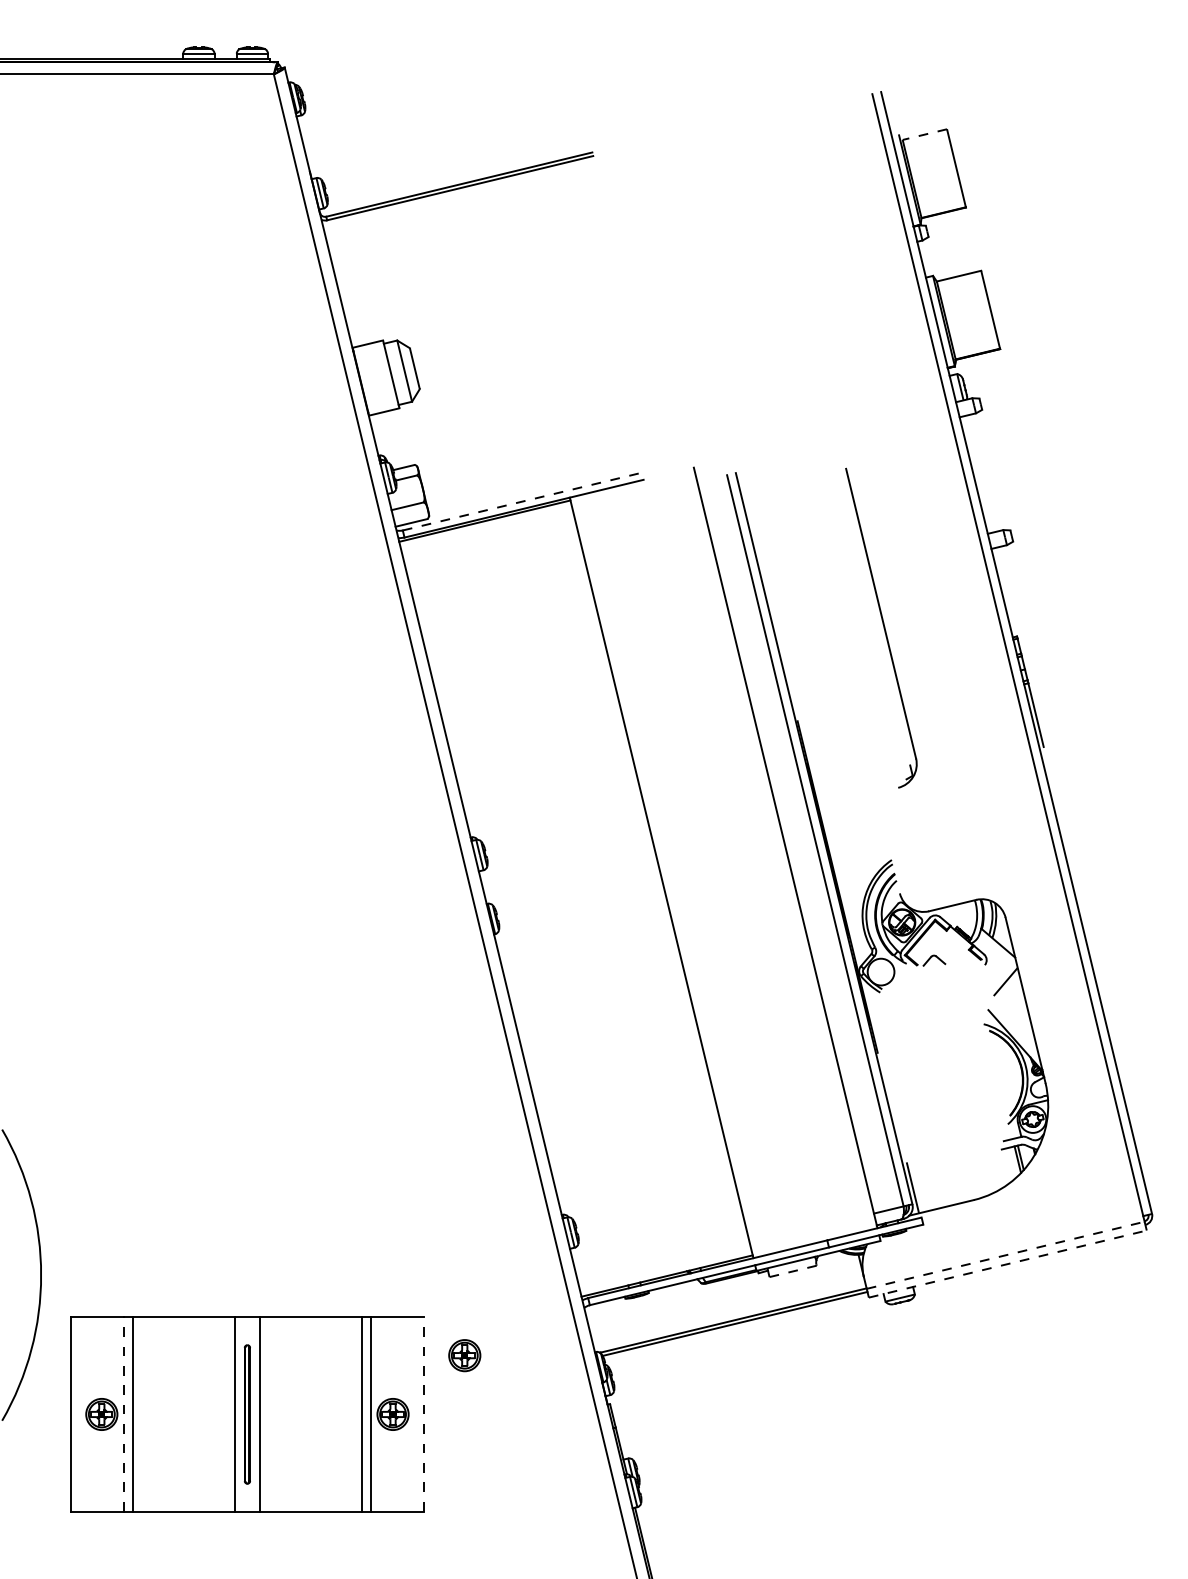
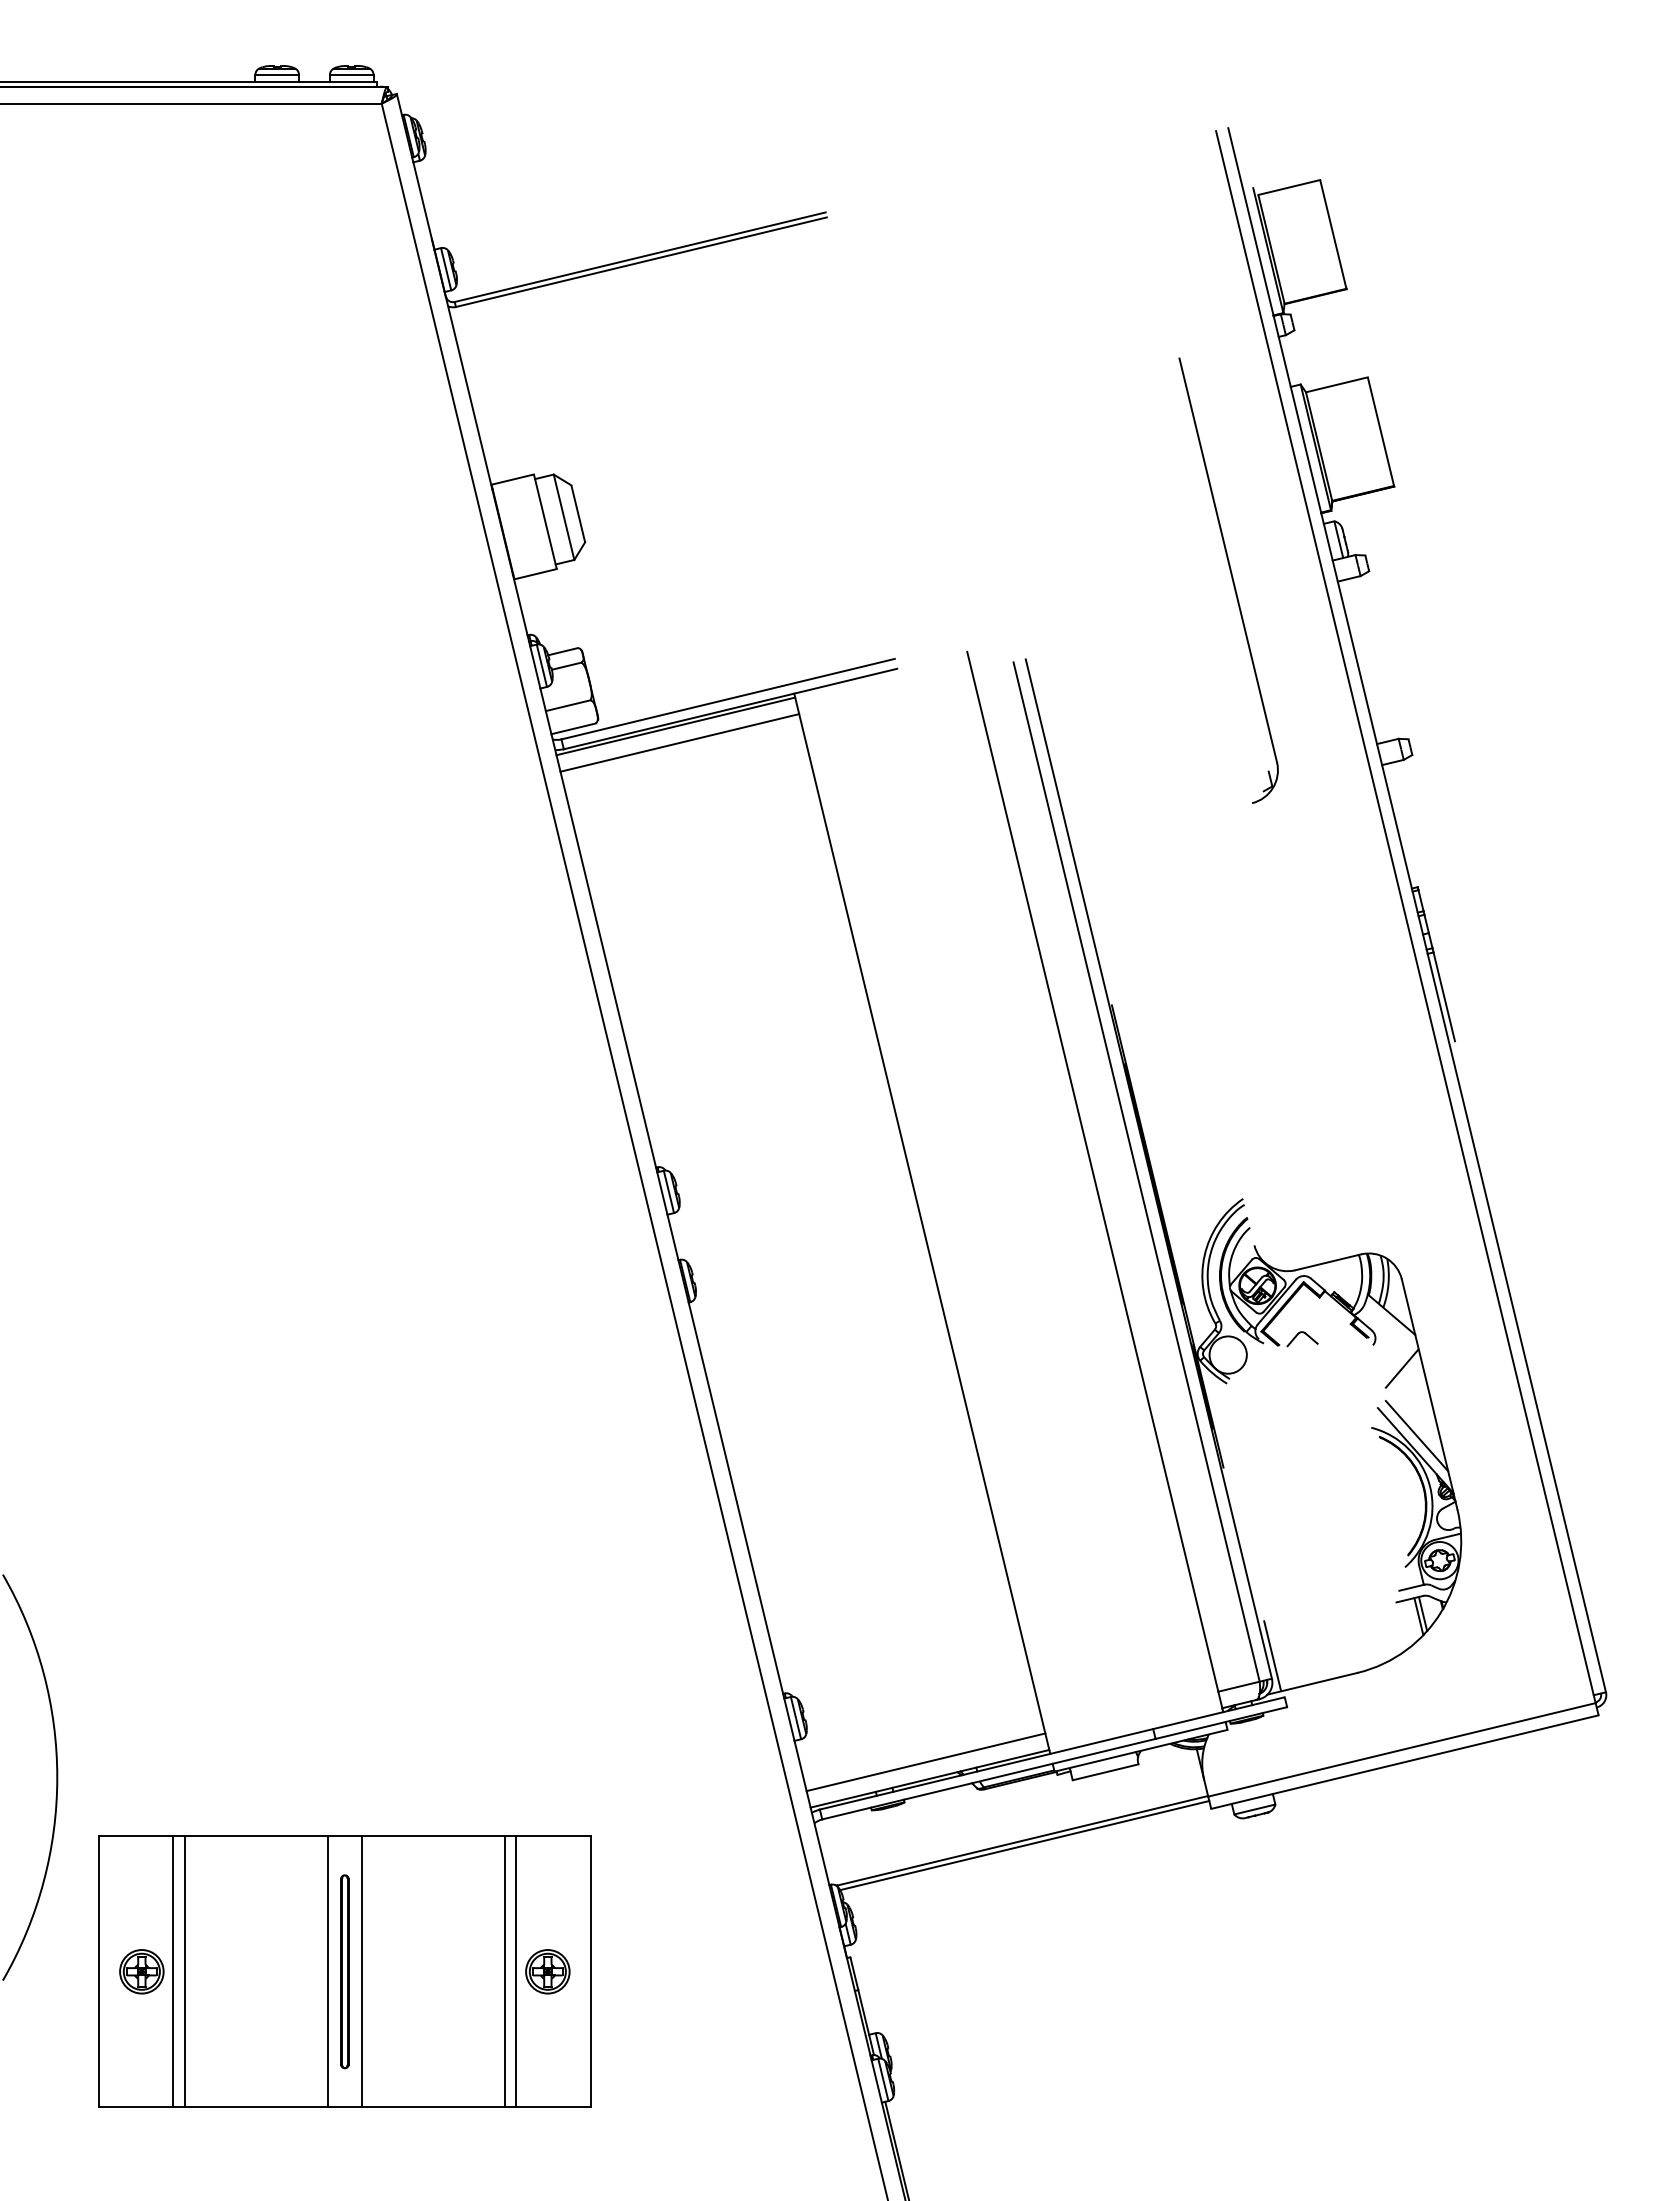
line: (925, 134) -> (1289, 187), dashed -> solid
line: (522, 501) -> (728, 699), dashed -> solid
line: (487, 532) -> (679, 742), added
part: (881, 628) -> (1228, 580), moved
line: (1016, 1029) -> (1416, 1435), added
line: (1006, 1255) -> (1402, 1749), dashed -> solid
line: (663, 1264) -> (925, 1762), added
line: (1008, 1264) -> (1405, 1762), dashed -> solid
line: (793, 1271) -> (1105, 1772), dashed -> solid
part: (464, 1355) -> (647, 1889), removed
line: (124, 1414) -> (173, 1971), dashed -> solid
line: (423, 1414) -> (590, 1971), dashed -> solid

